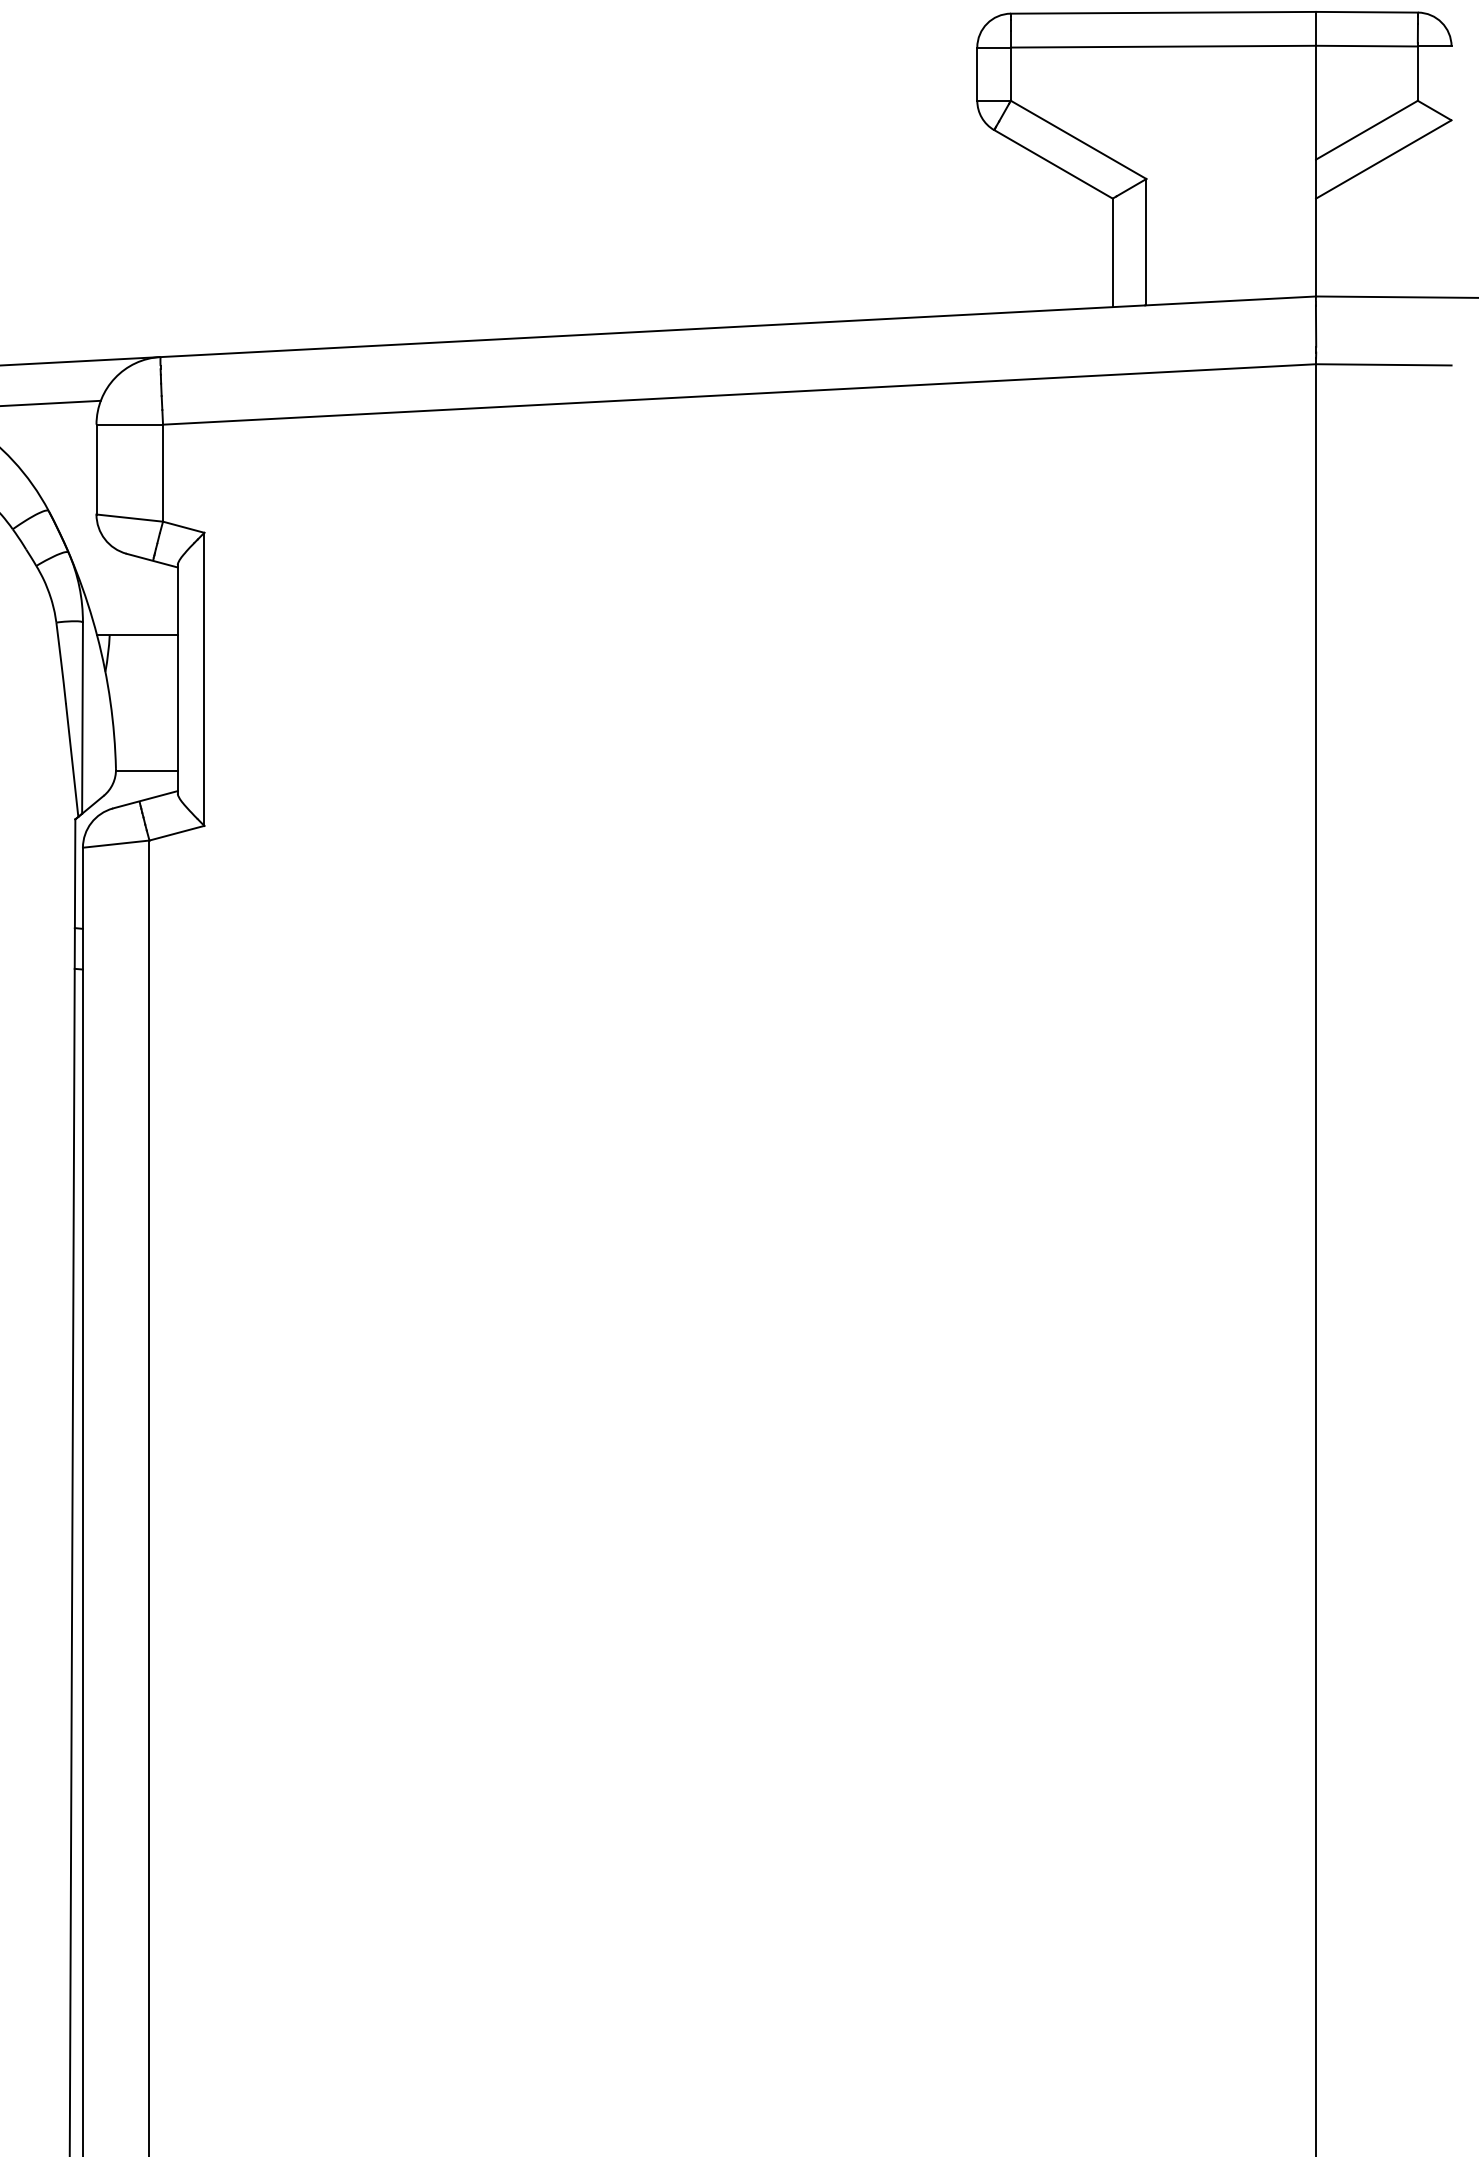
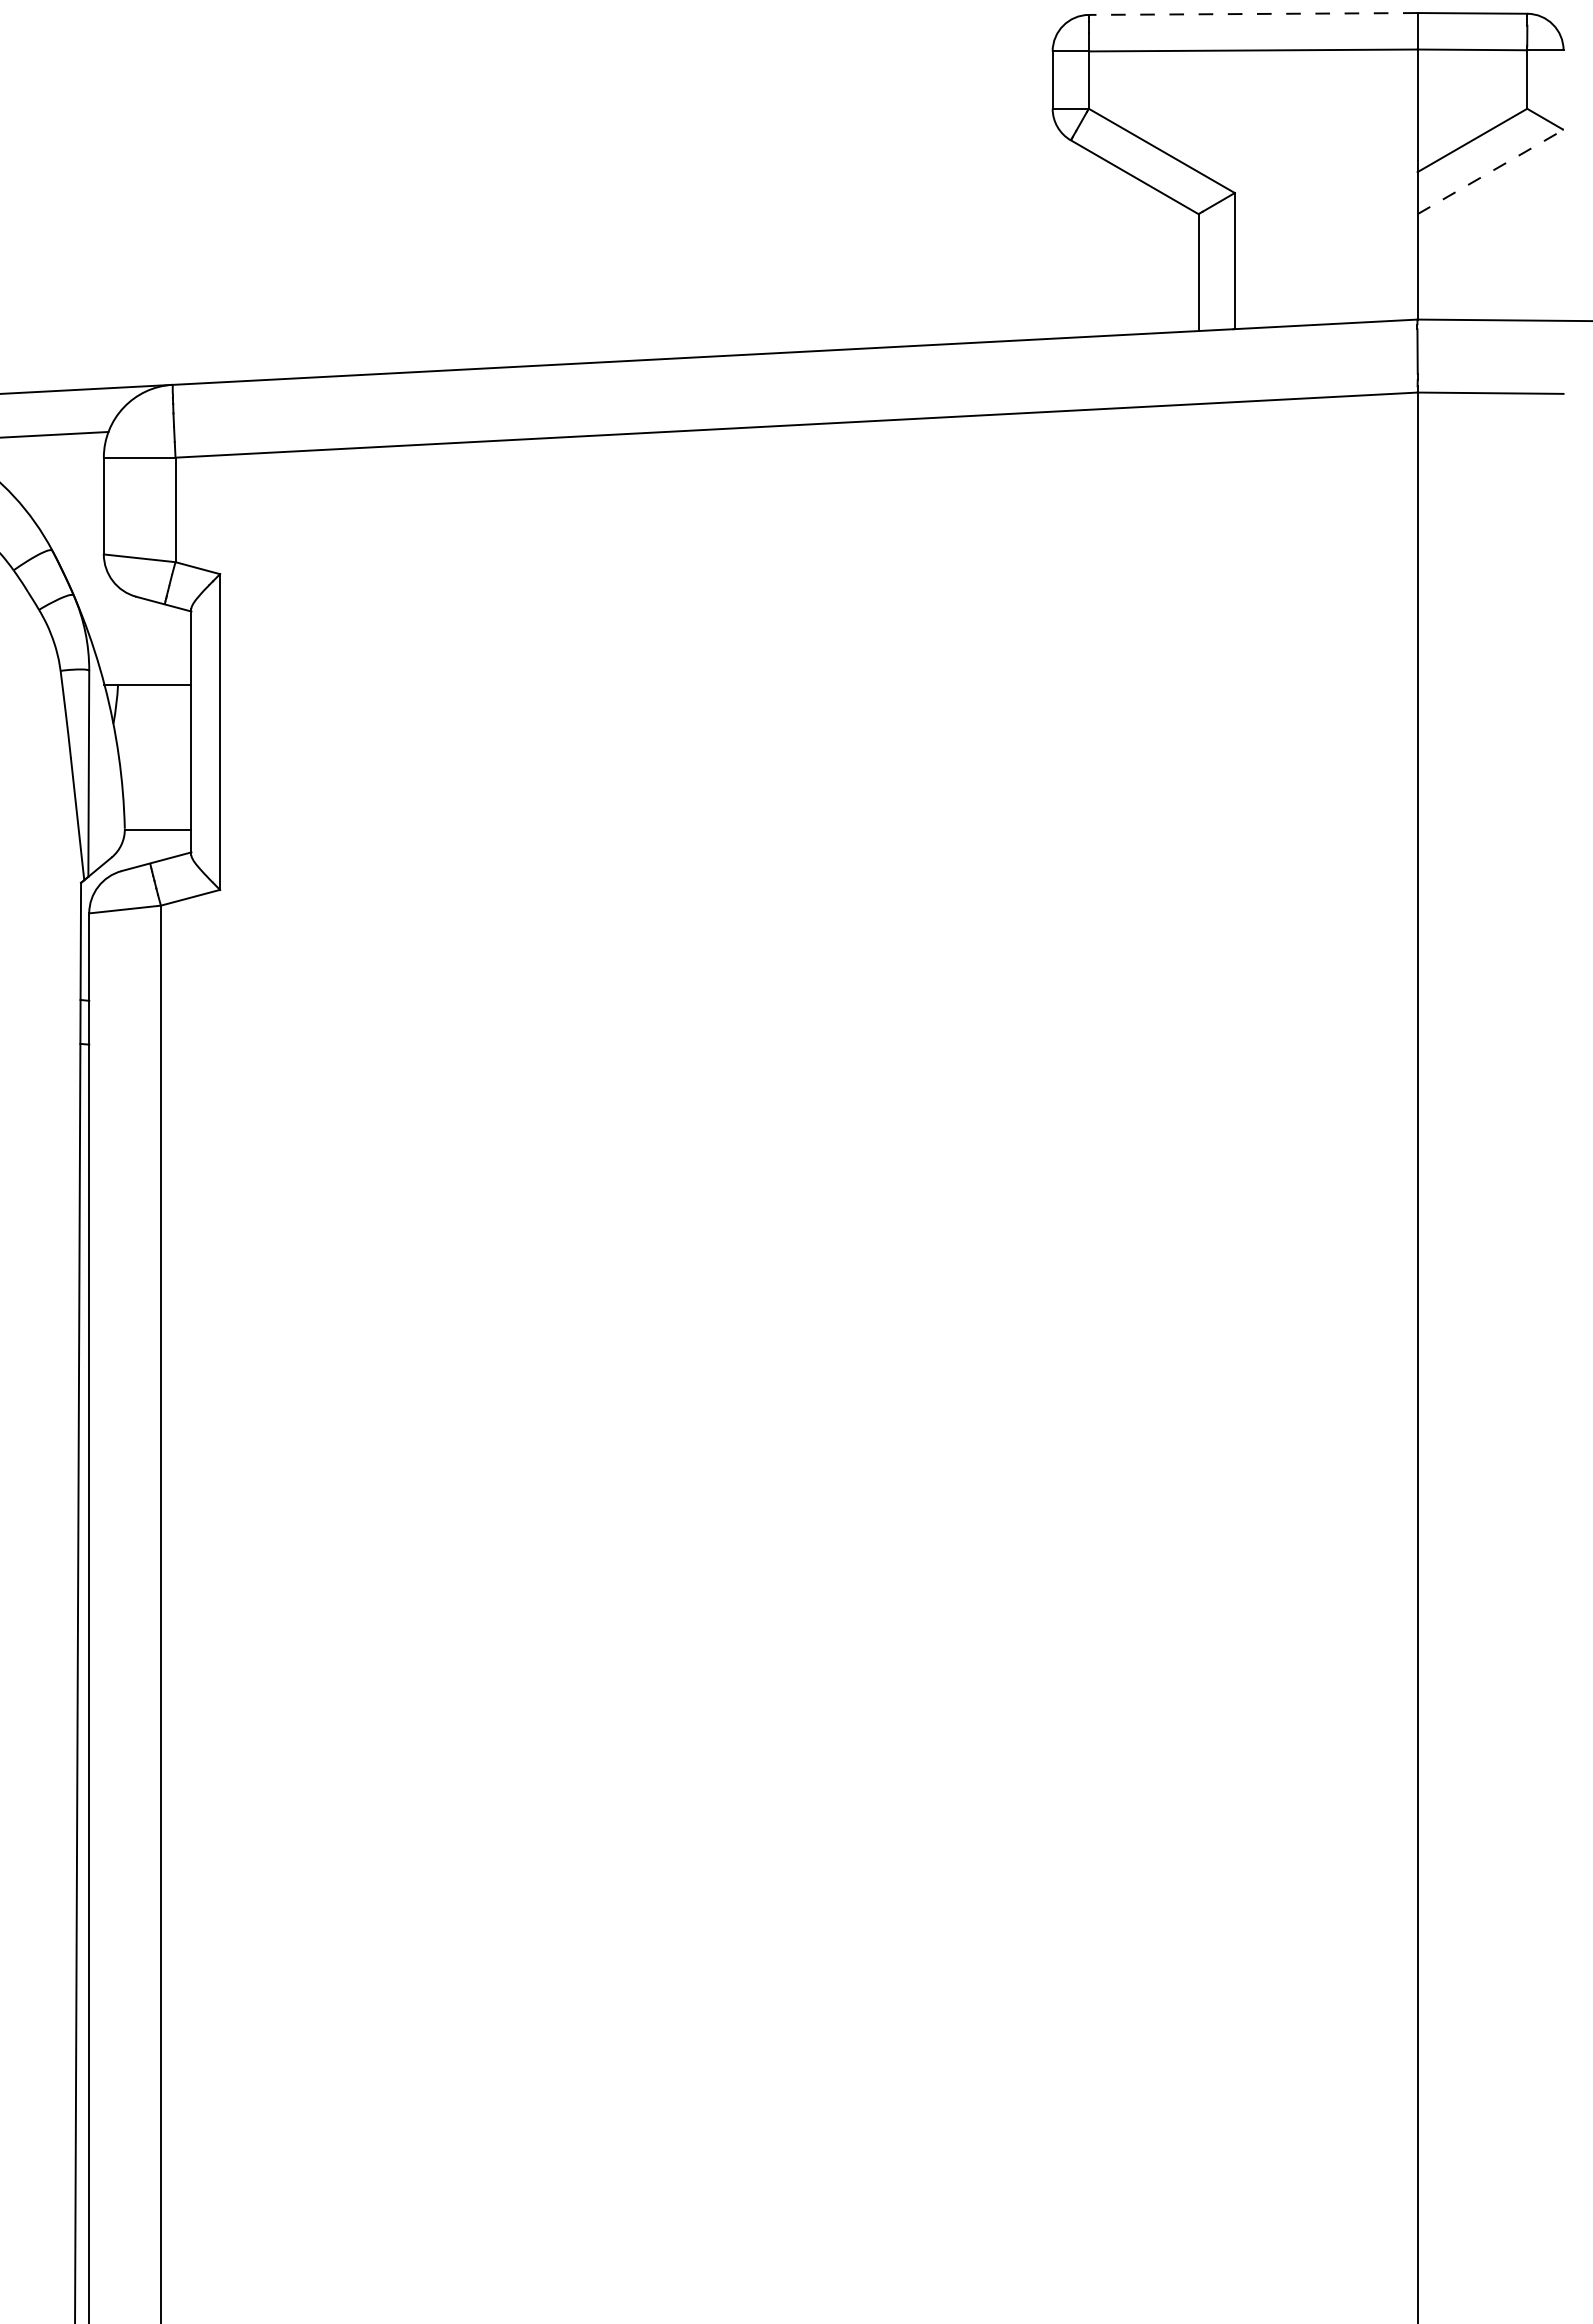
line: (1162, 12) -> (1252, 13), solid -> dashed
line: (1384, 159) -> (1491, 171), solid -> dashed

